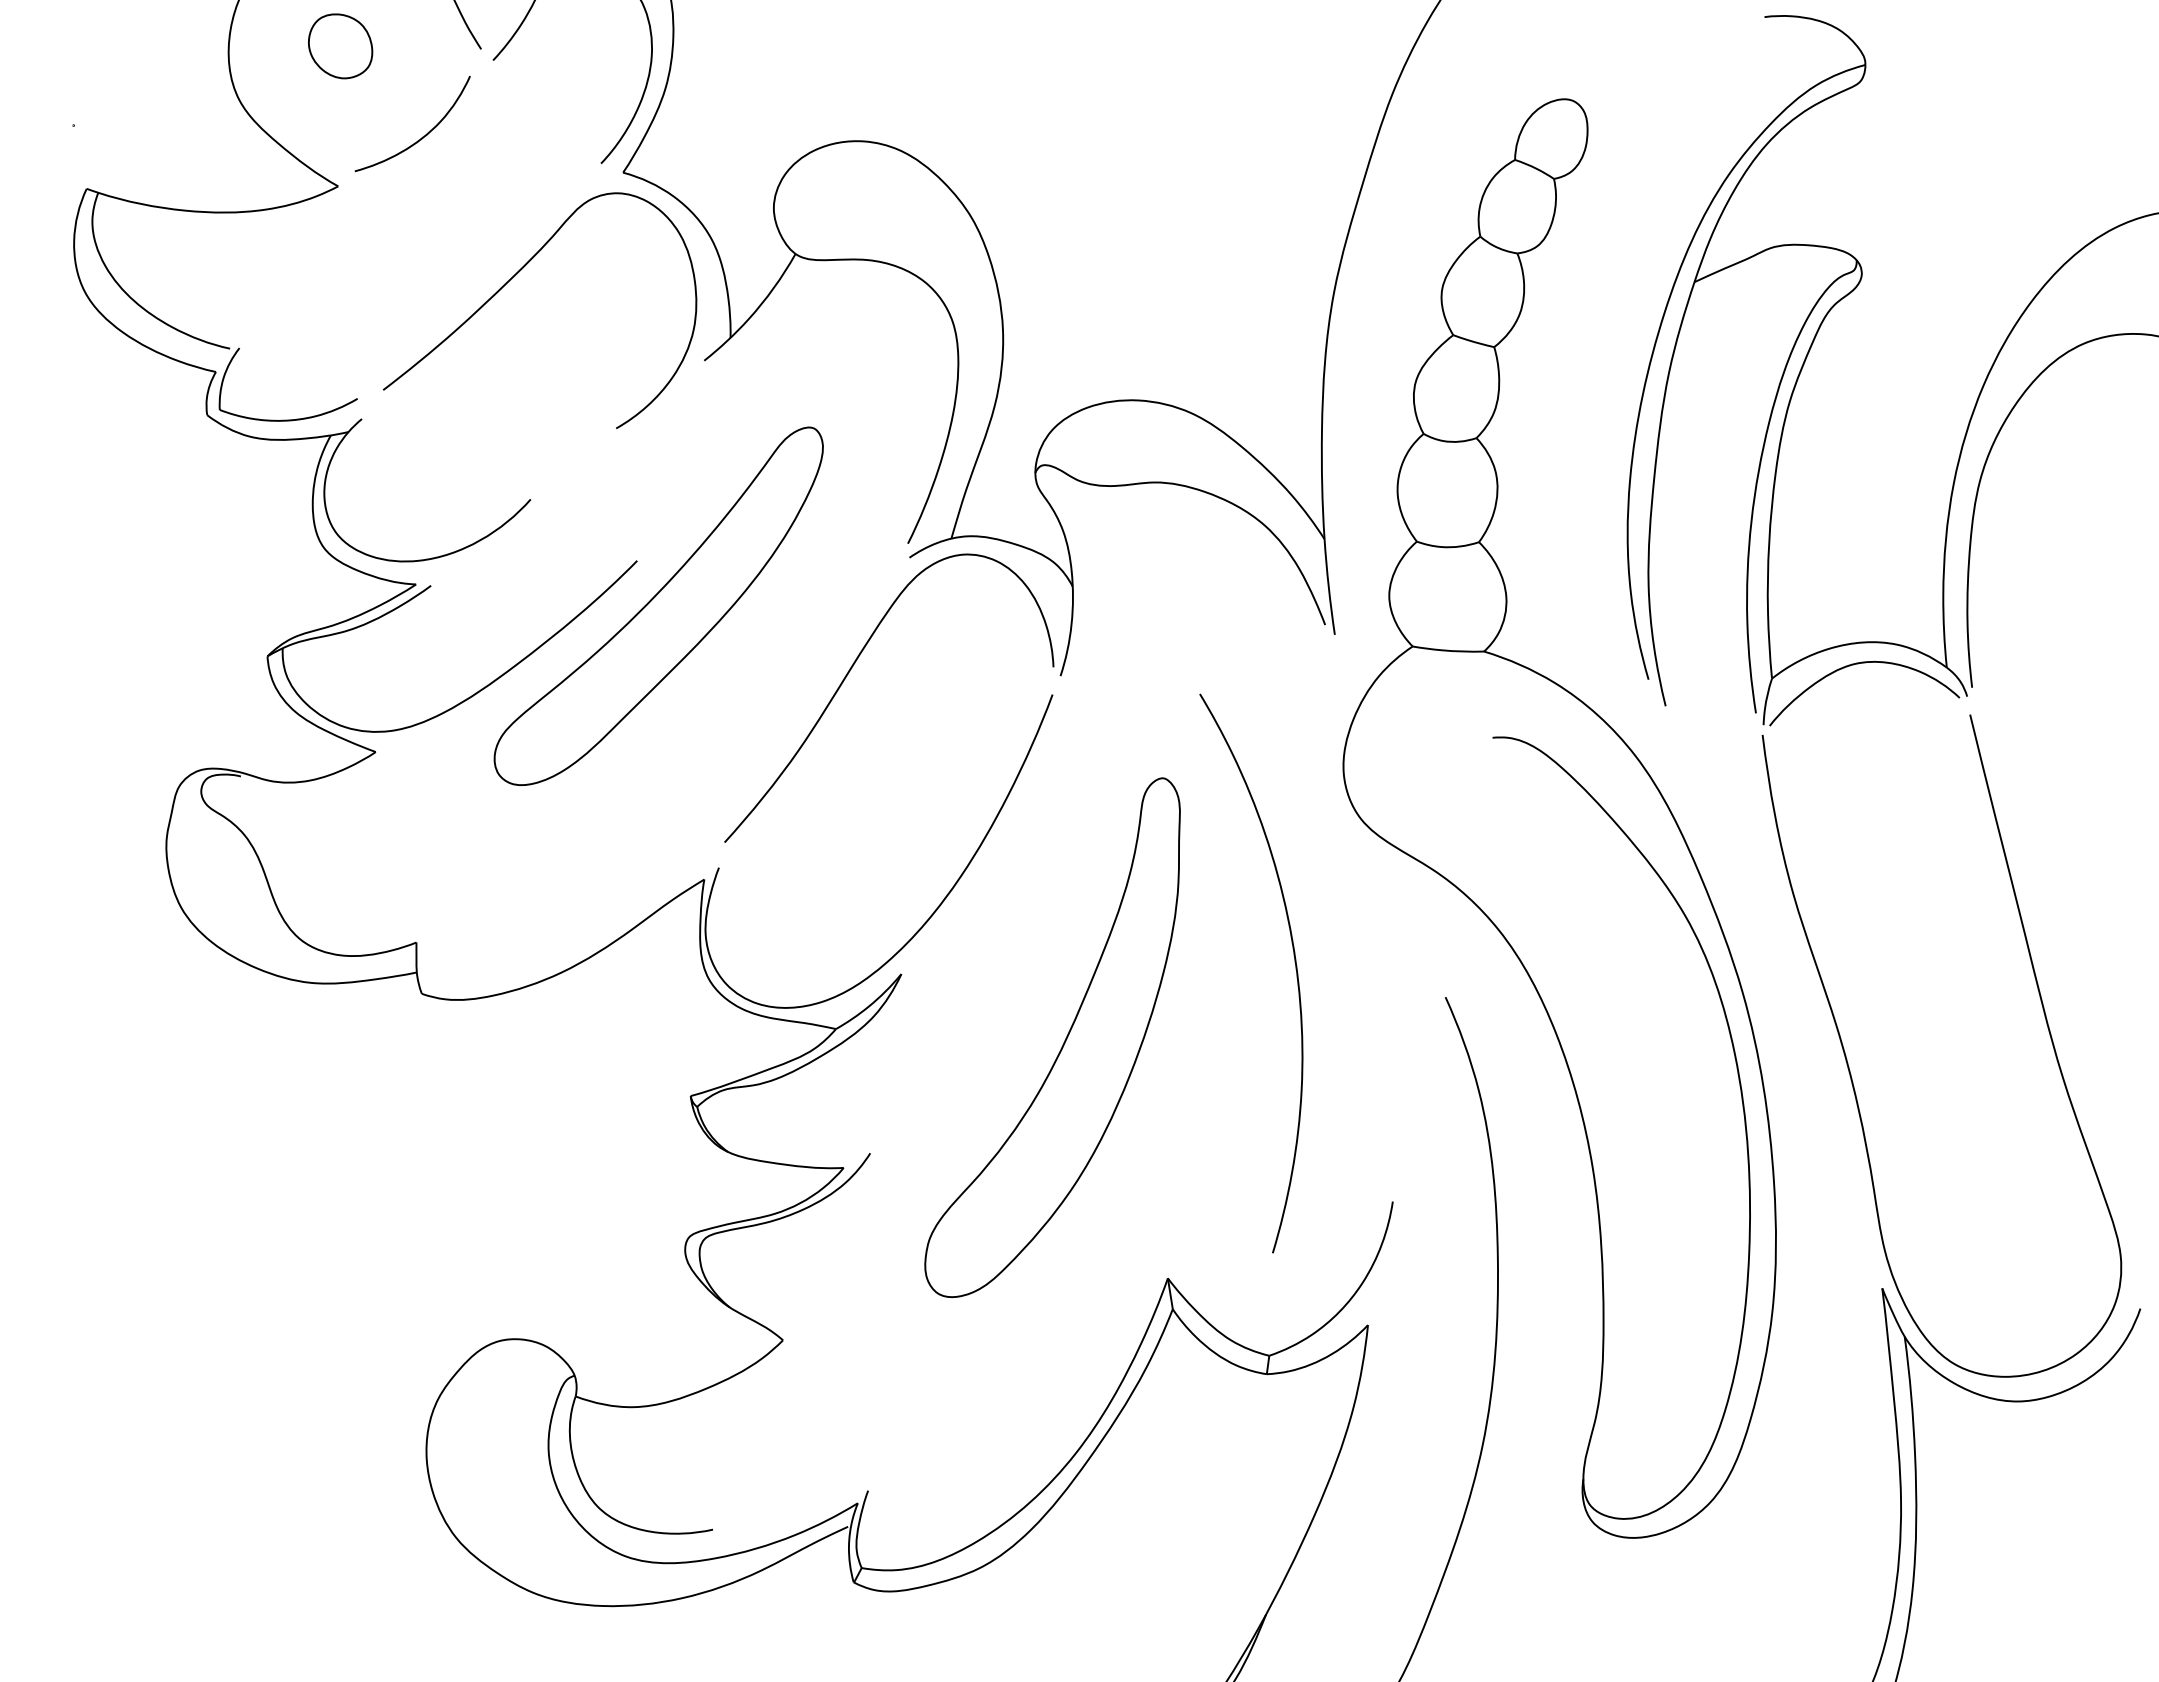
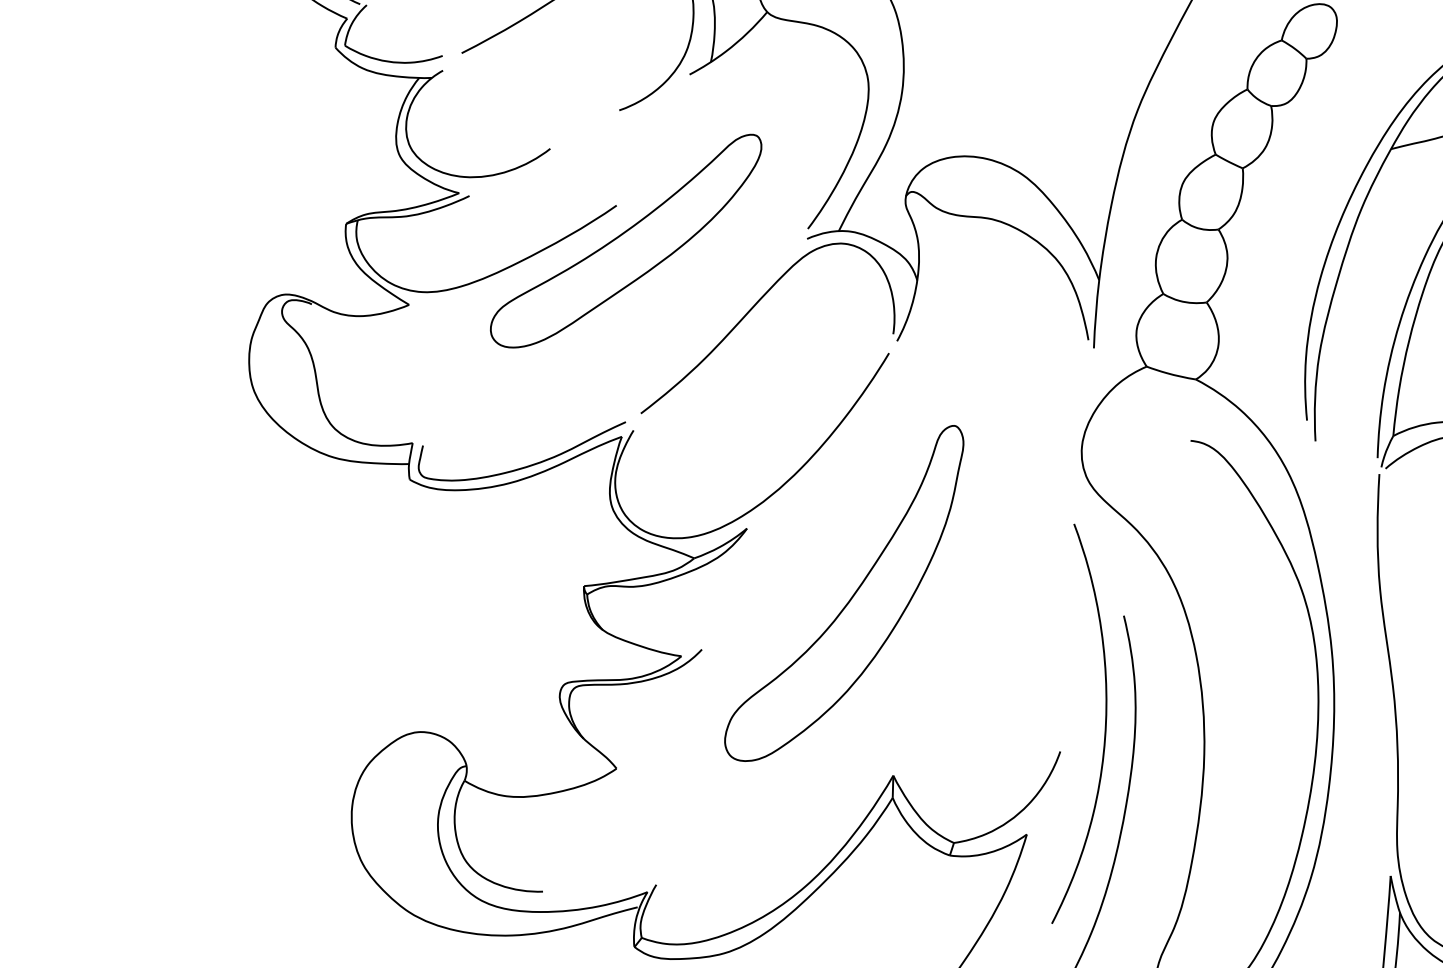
curve: (582, 943) -> (528, 465), added
curve: (1295, 969) -> (1104, 728), moved

